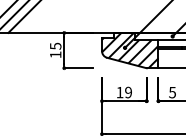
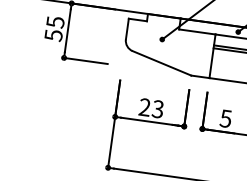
hatch: (129, 50) -> (168, 44), removed
text: (55, 54) -> (53, 34), 15 -> 55
text: (123, 92) -> (150, 108), 19 -> 23

